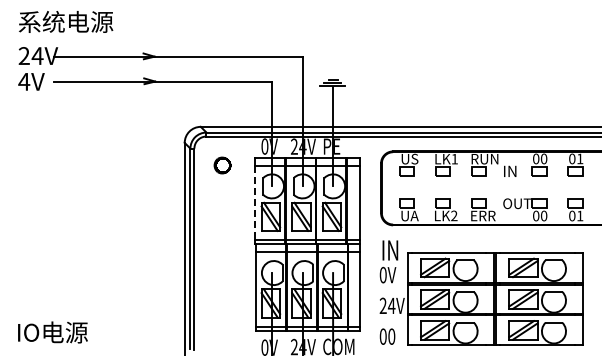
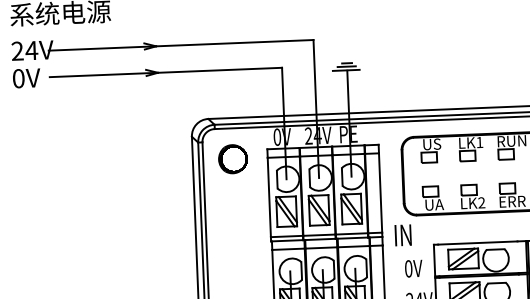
text: (24, 81) -> (18, 78), 4V -> 0V
part: (222, 165) -> (233, 159), size x1.67
line: (255, 203) -> (269, 198), dashed -> solid
text: (390, 250) -> (403, 235), moved

